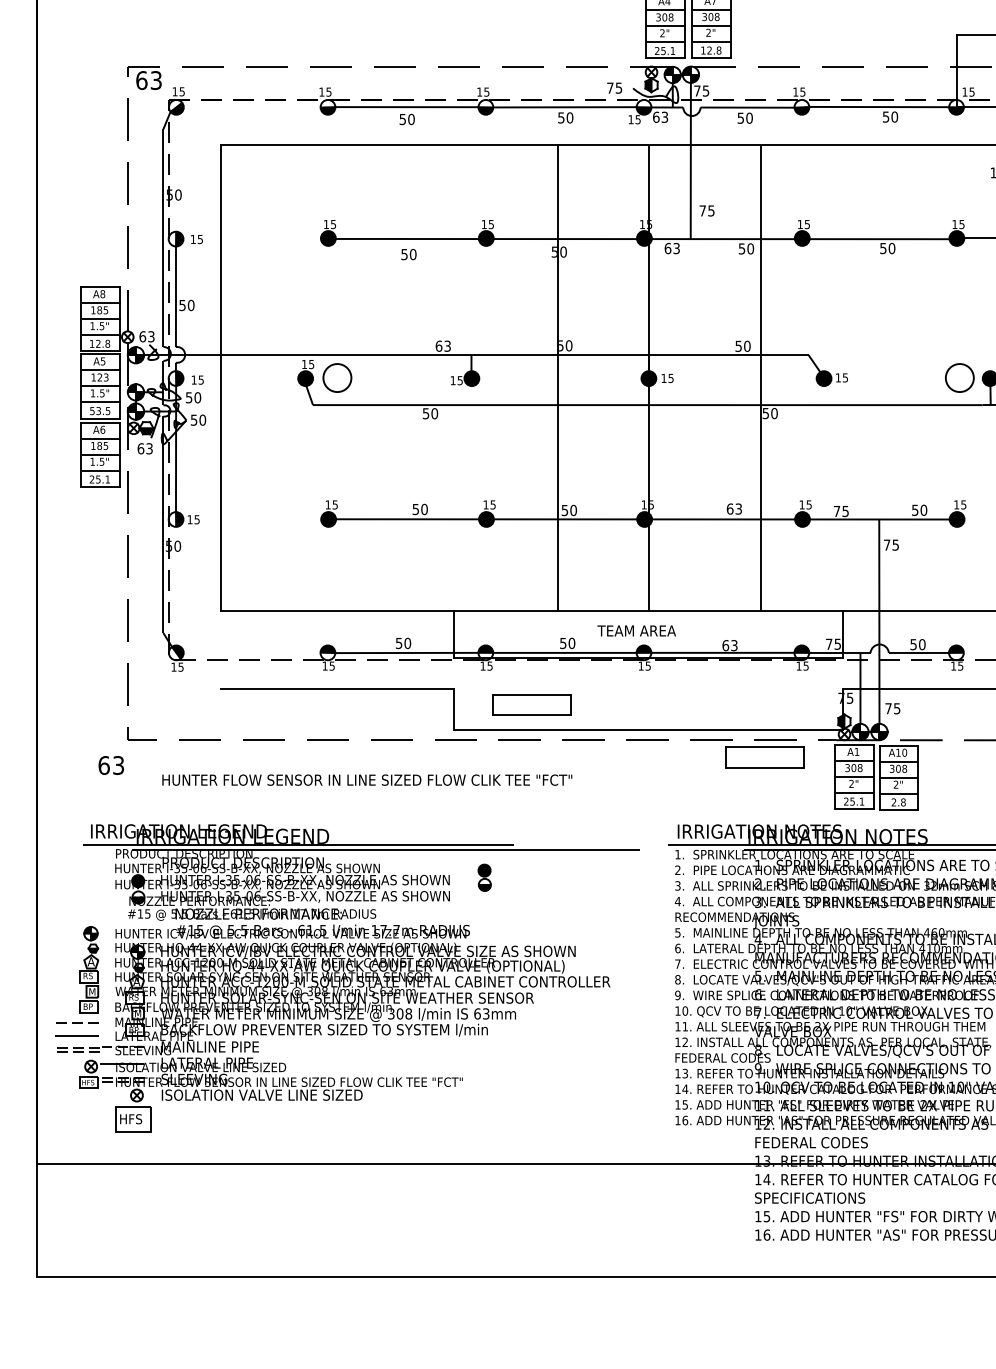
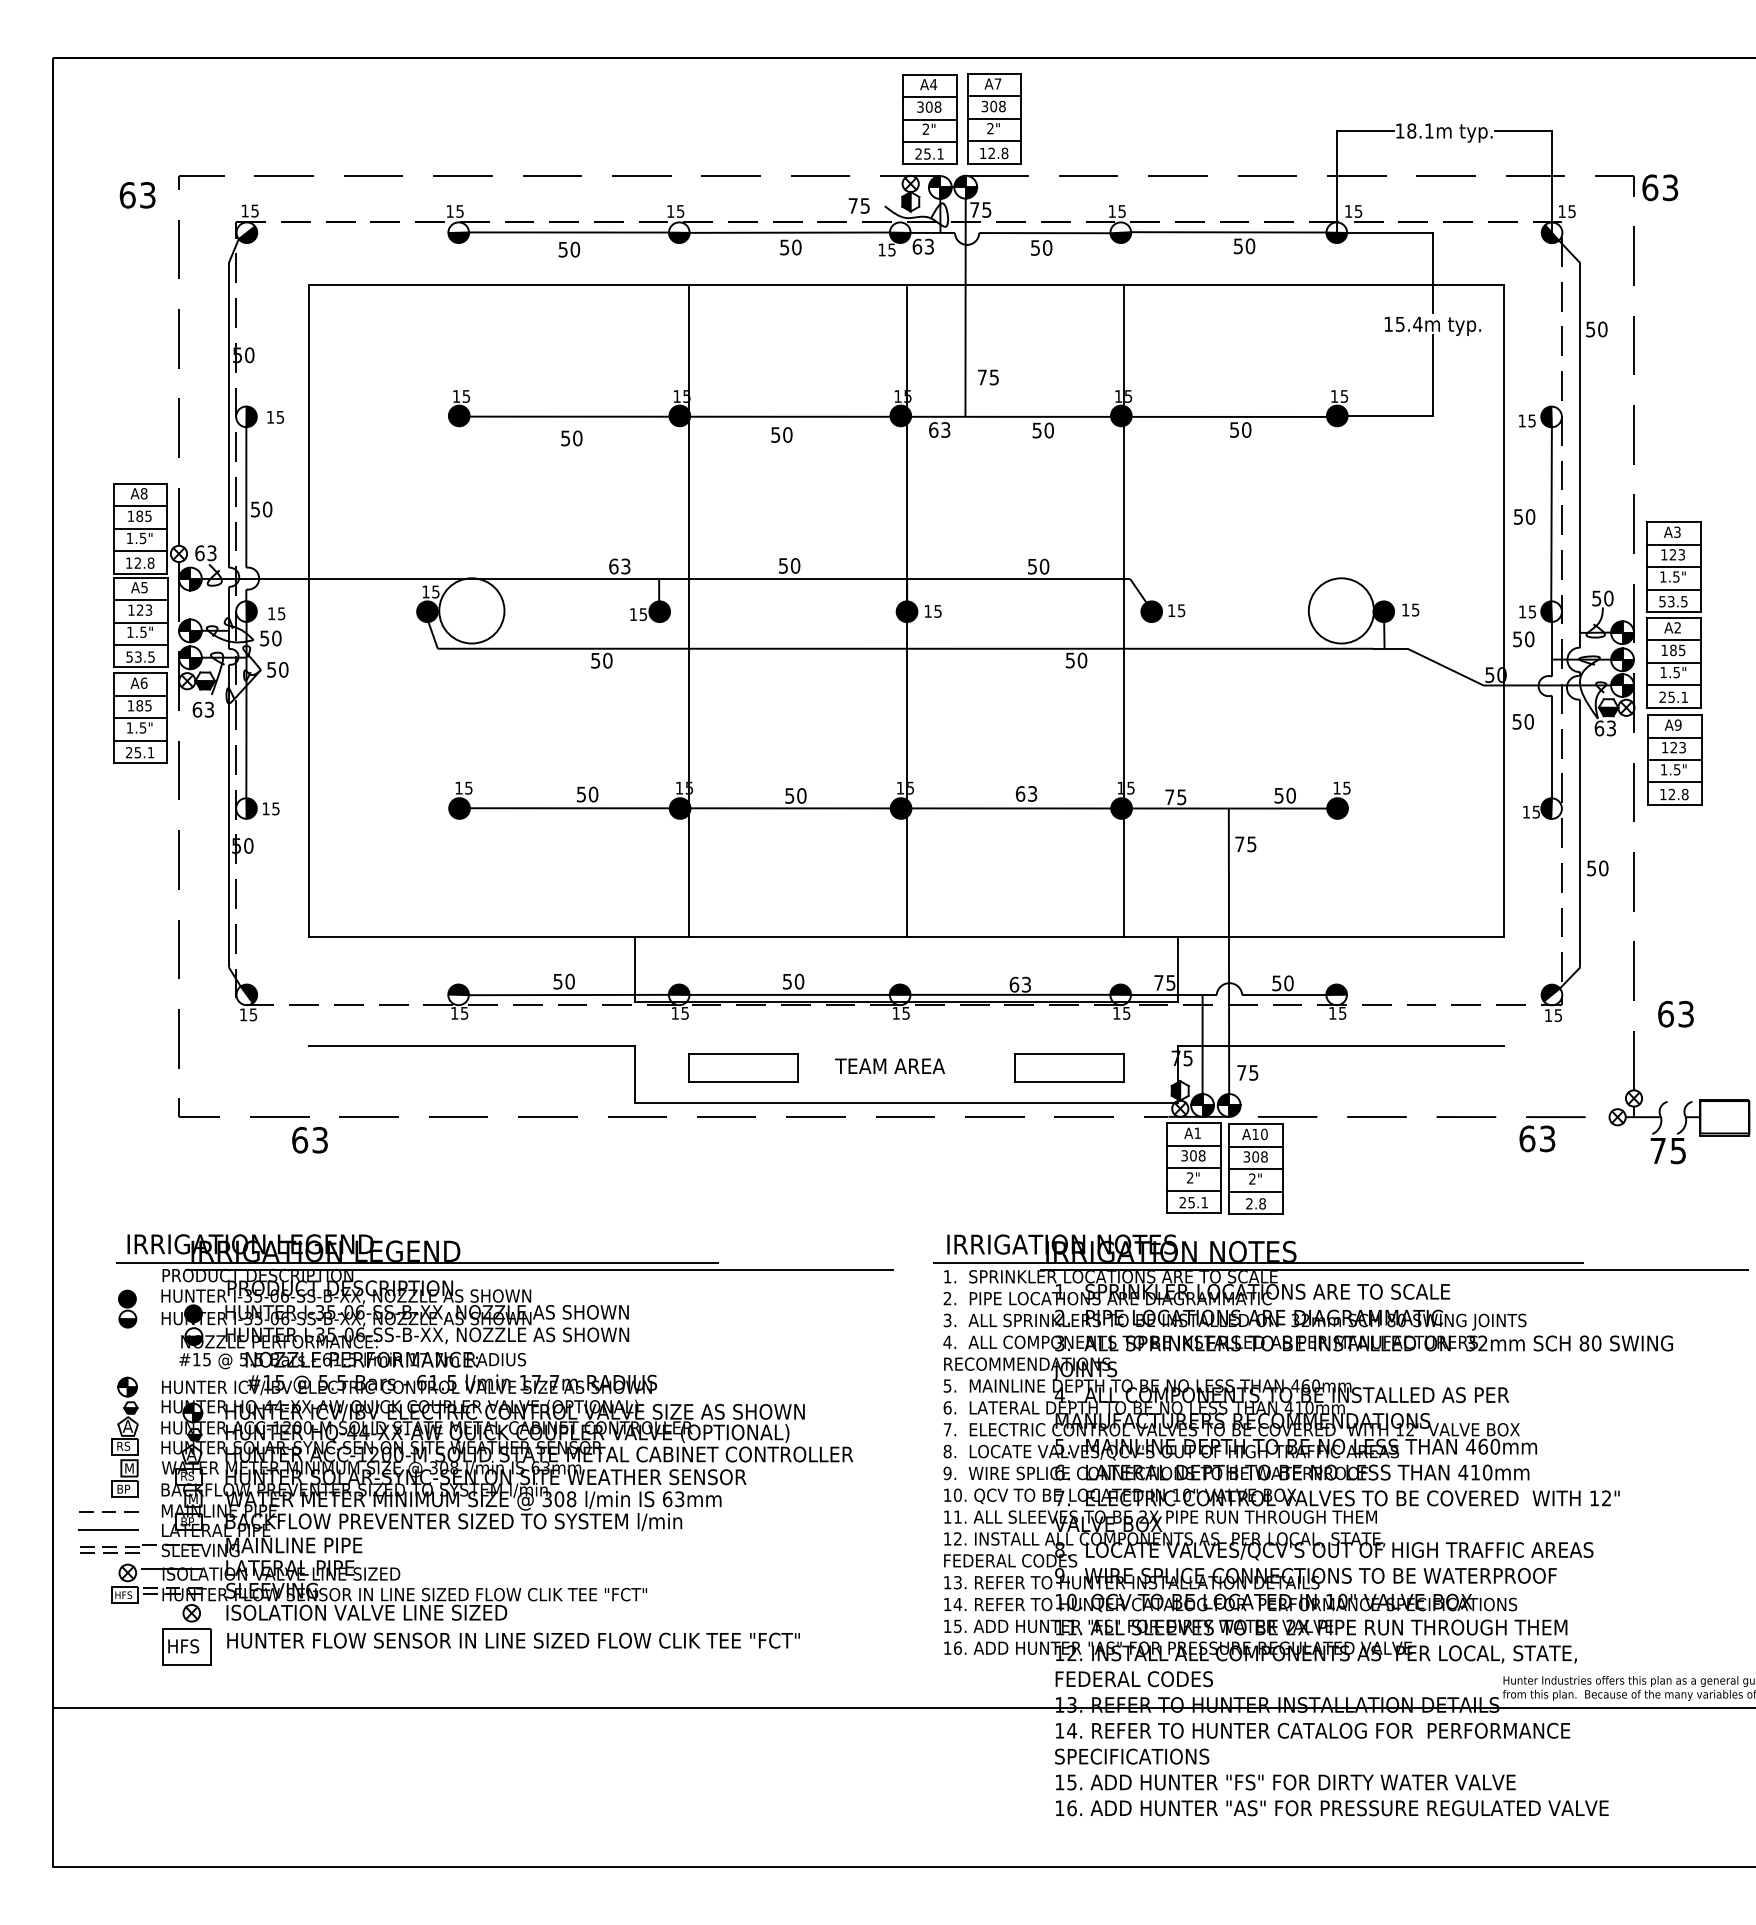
text: (148, 80) -> (137, 195), moved
circle: (337, 377) -> (471, 610), size x1.67
line: (558, 377) -> (689, 610), moved
line: (761, 377) -> (1124, 610), moved
circle: (959, 377) -> (1341, 610), size x1.67
text: (636, 630) -> (889, 1065), moved
part: (765, 757) -> (1069, 1067), moved
text: (110, 764) -> (309, 1139), moved
text: (367, 780) -> (513, 1640), moved
part: (484, 877) -> (127, 1308), moved

